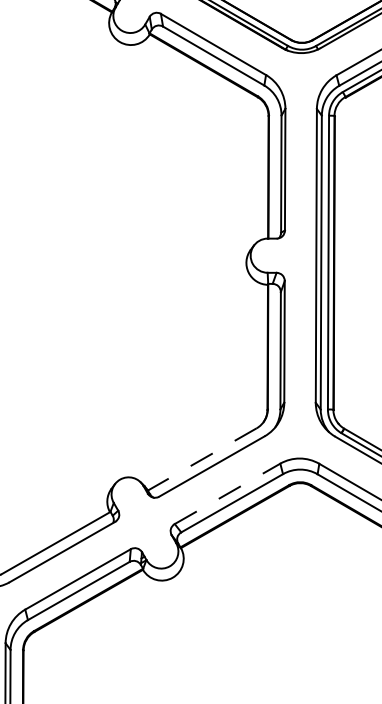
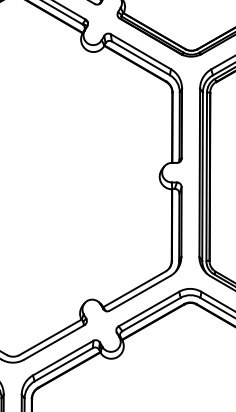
line: (202, 459) -> (134, 289), dashed -> solid
line: (226, 494) -> (148, 309), dashed -> solid

